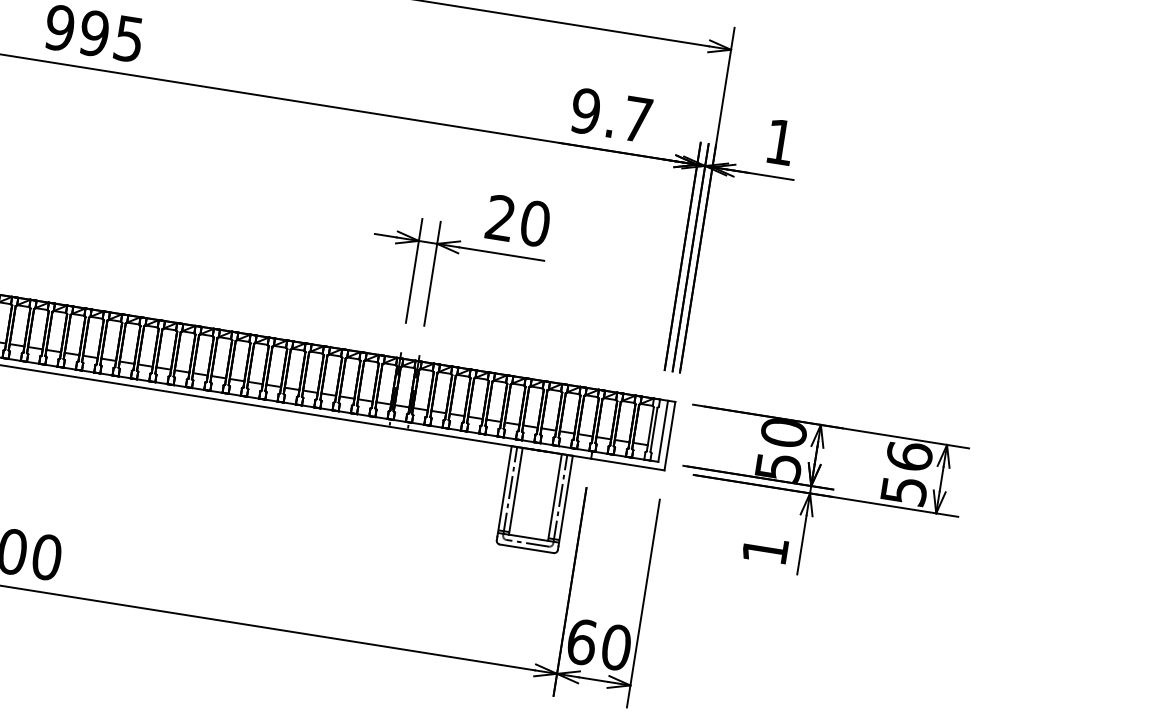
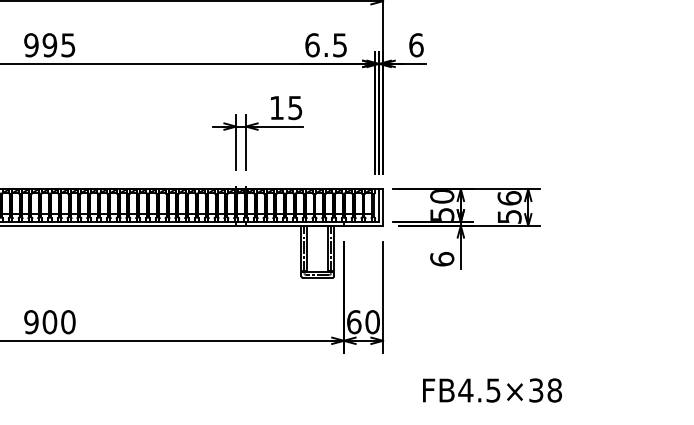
text: (610, 115) -> (325, 45), 9.7 -> 6.5
text: (780, 142) -> (416, 45), 1 -> 6
text: (516, 219) -> (285, 107), 20 -> 15
text: (765, 550) -> (442, 259), 1 -> 6

